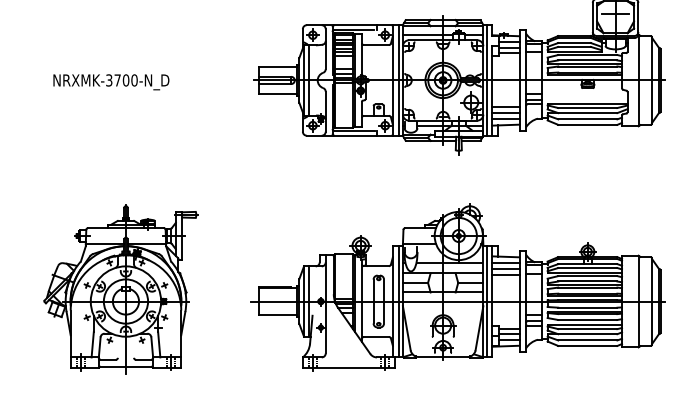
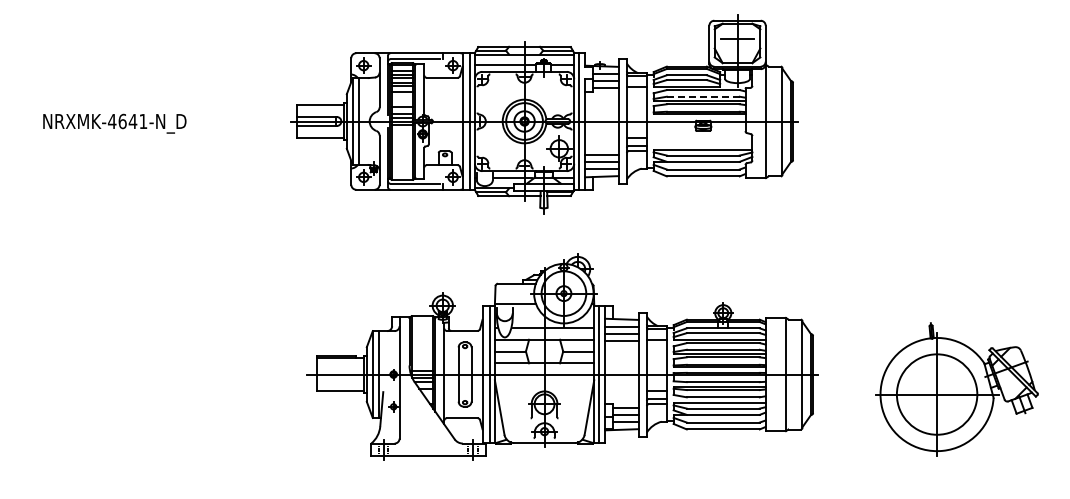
line: (587, 60) -> (702, 96), solid -> dashed
text: (121, 80) -> (127, 121), NRXMK-3700-N_D -> NRXMK-4641-N_D
part: (457, 286) -> (562, 356), moved
part: (120, 289) -> (126, 379), removed

